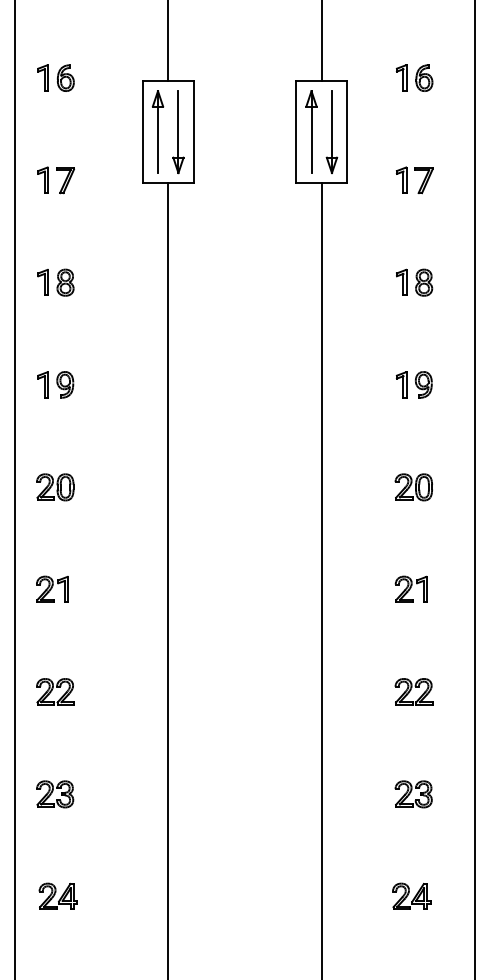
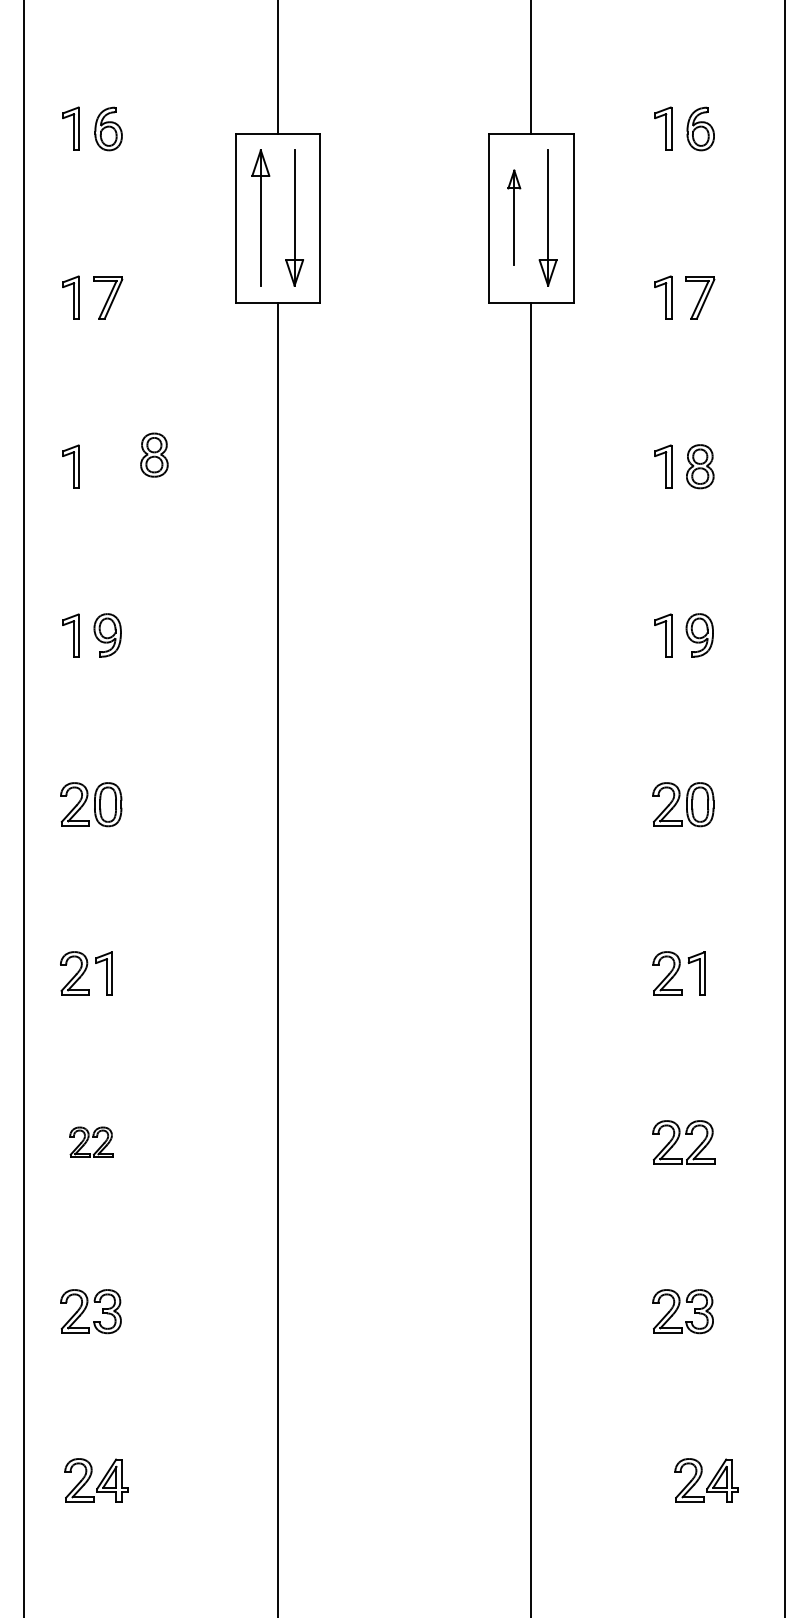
part: (311, 131) -> (514, 217), size x0.7
part: (65, 282) -> (154, 454), moved
part: (55, 691) -> (91, 1141), size x0.7
part: (411, 895) -> (705, 1478), moved

